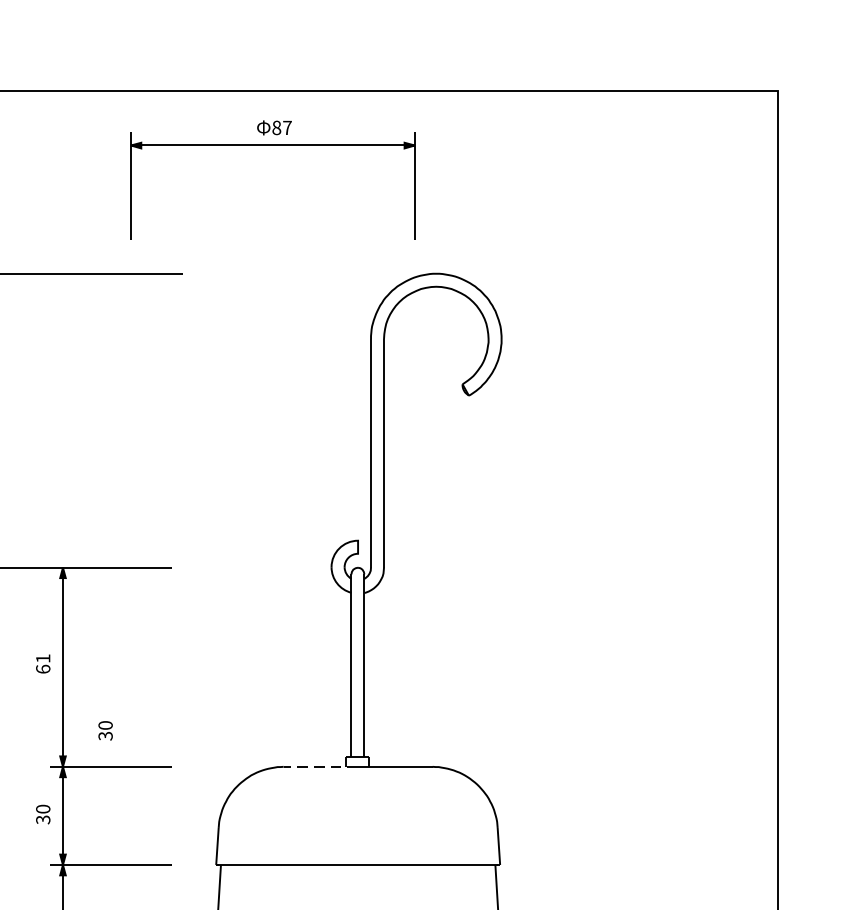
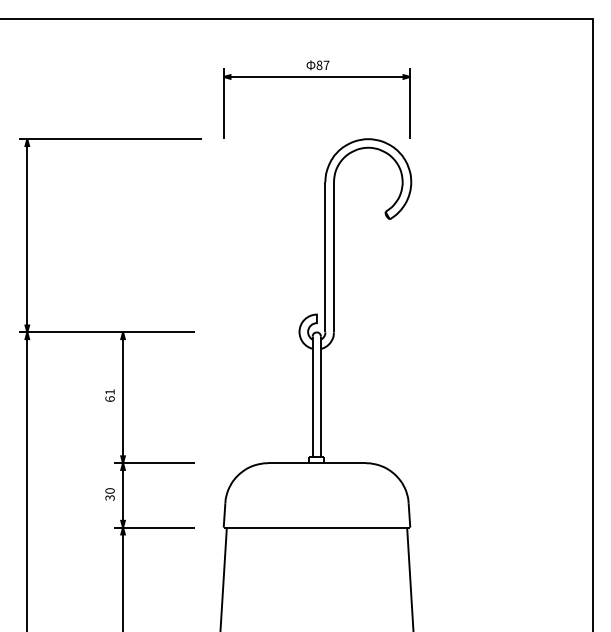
part: (272, 146) -> (316, 77), moved
part: (104, 730) -> (150, 439), removed
line: (319, 767) -> (291, 463), dashed -> solid

